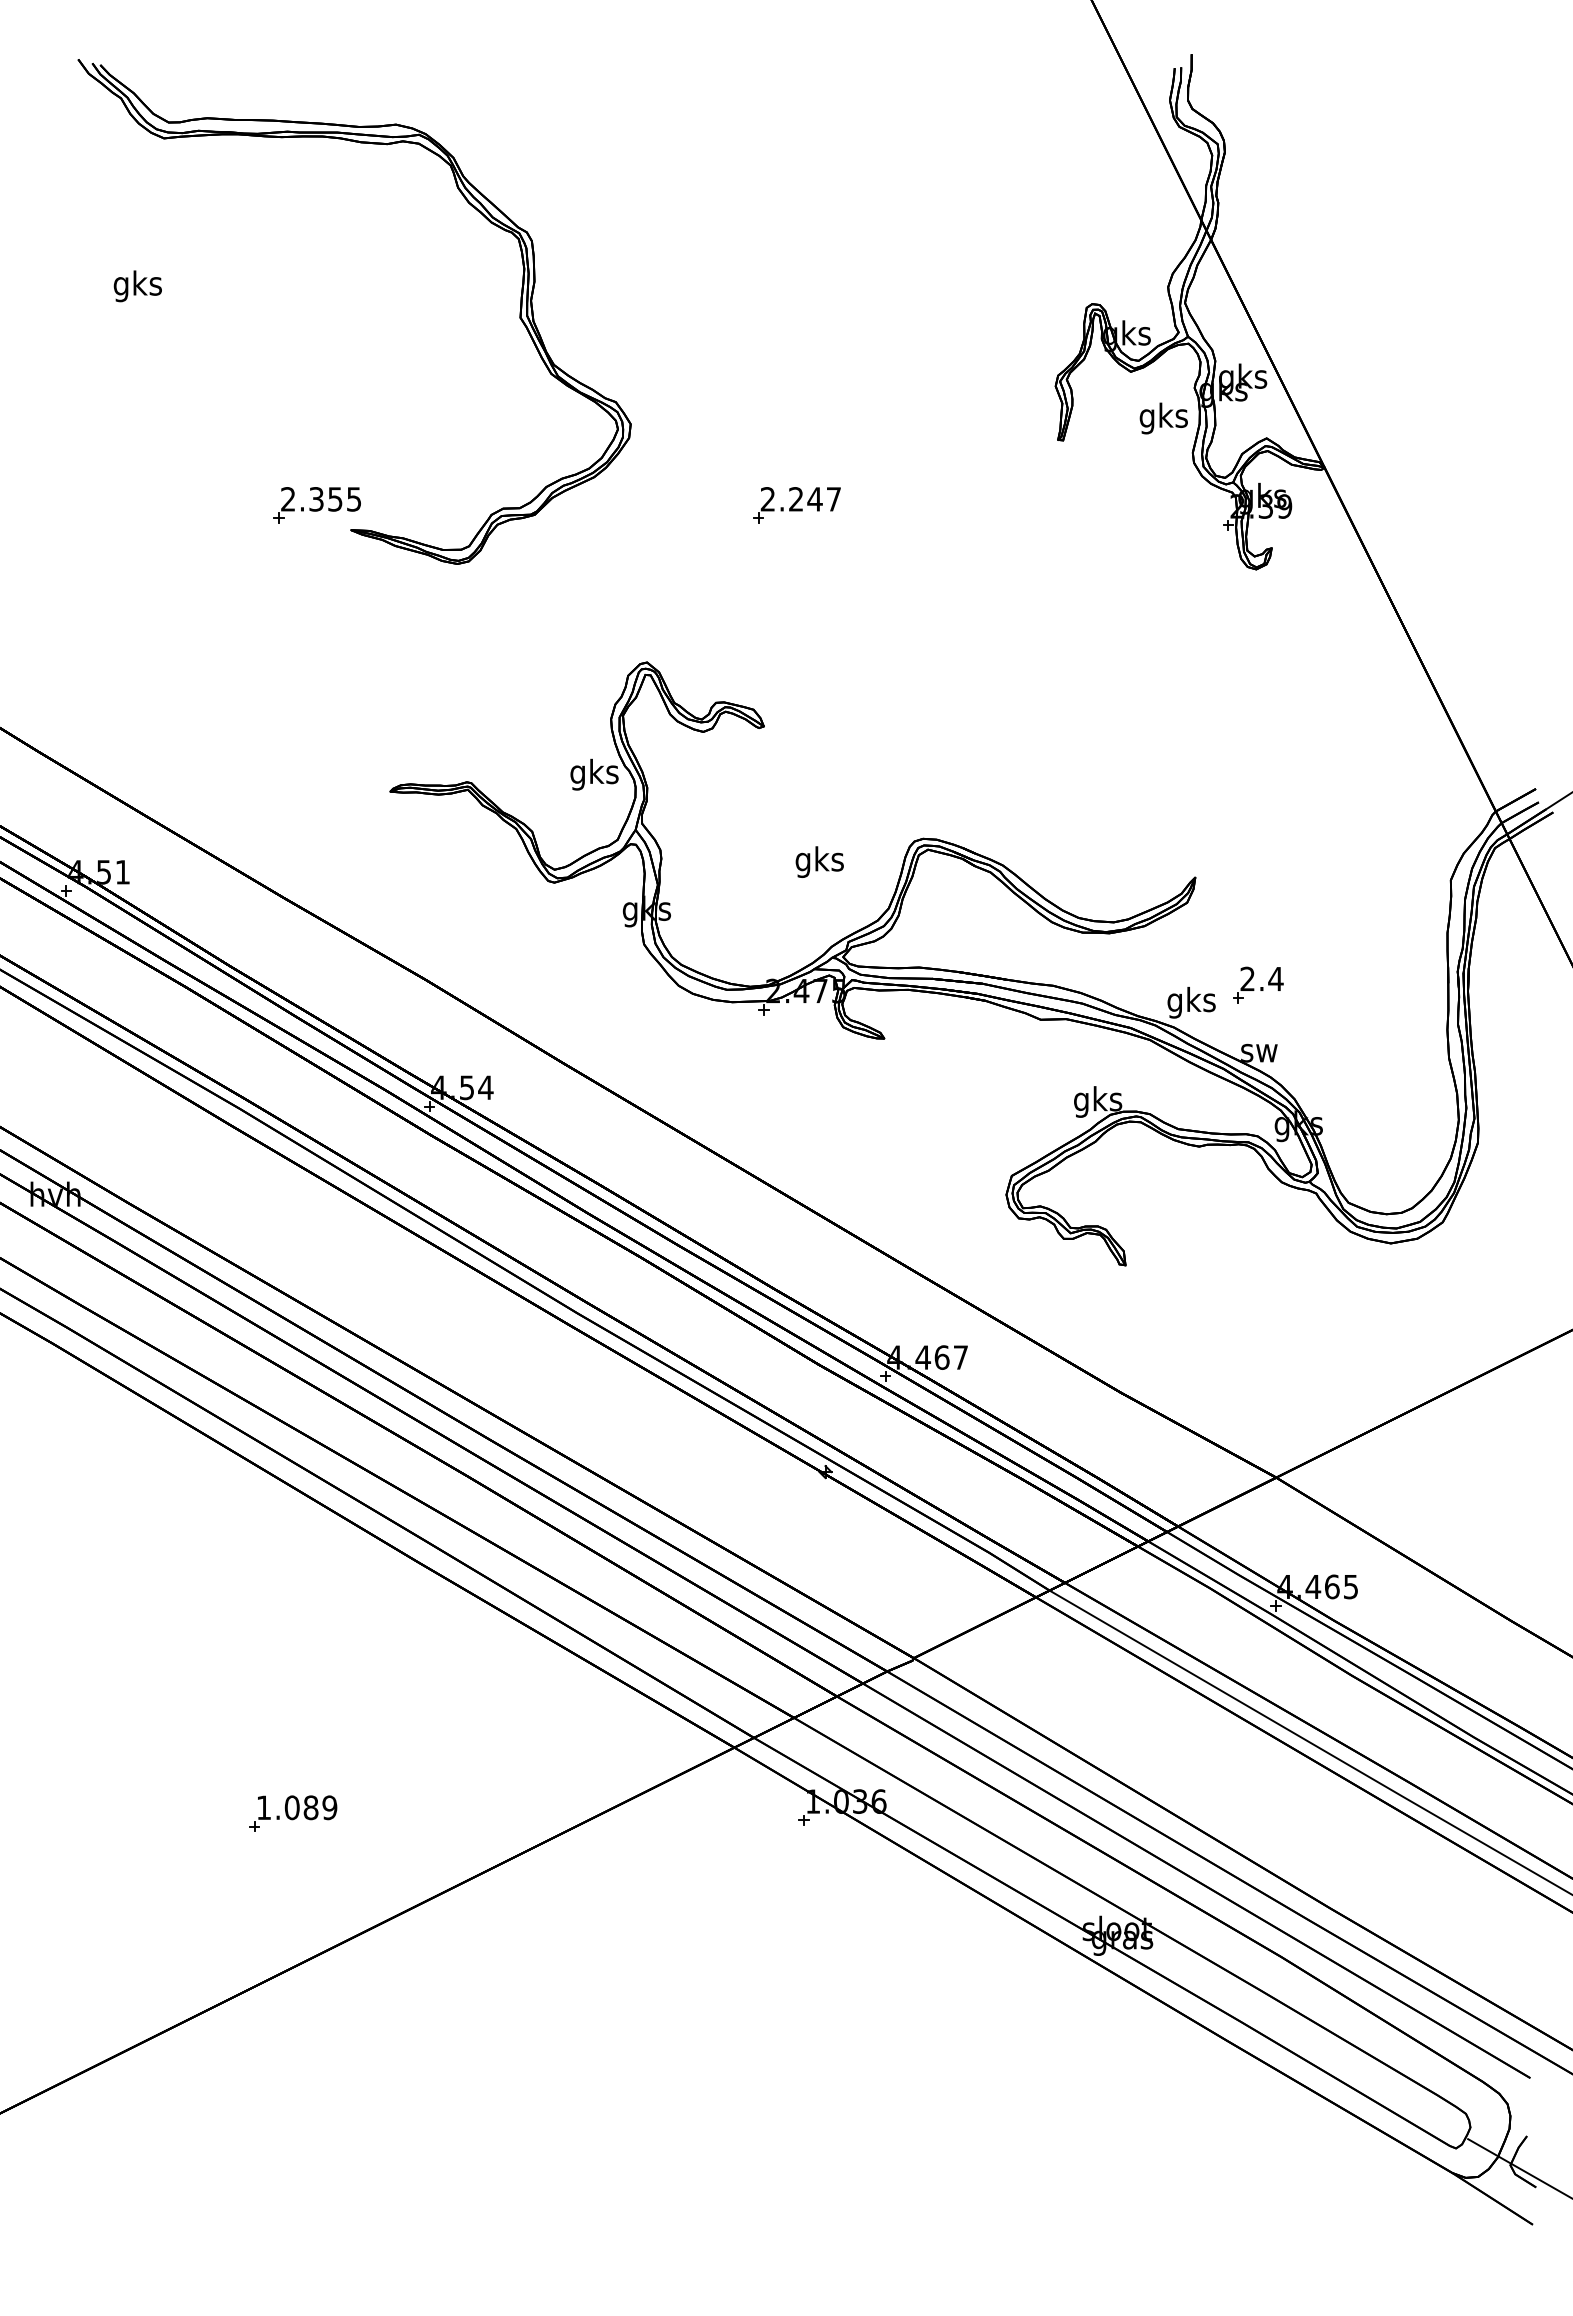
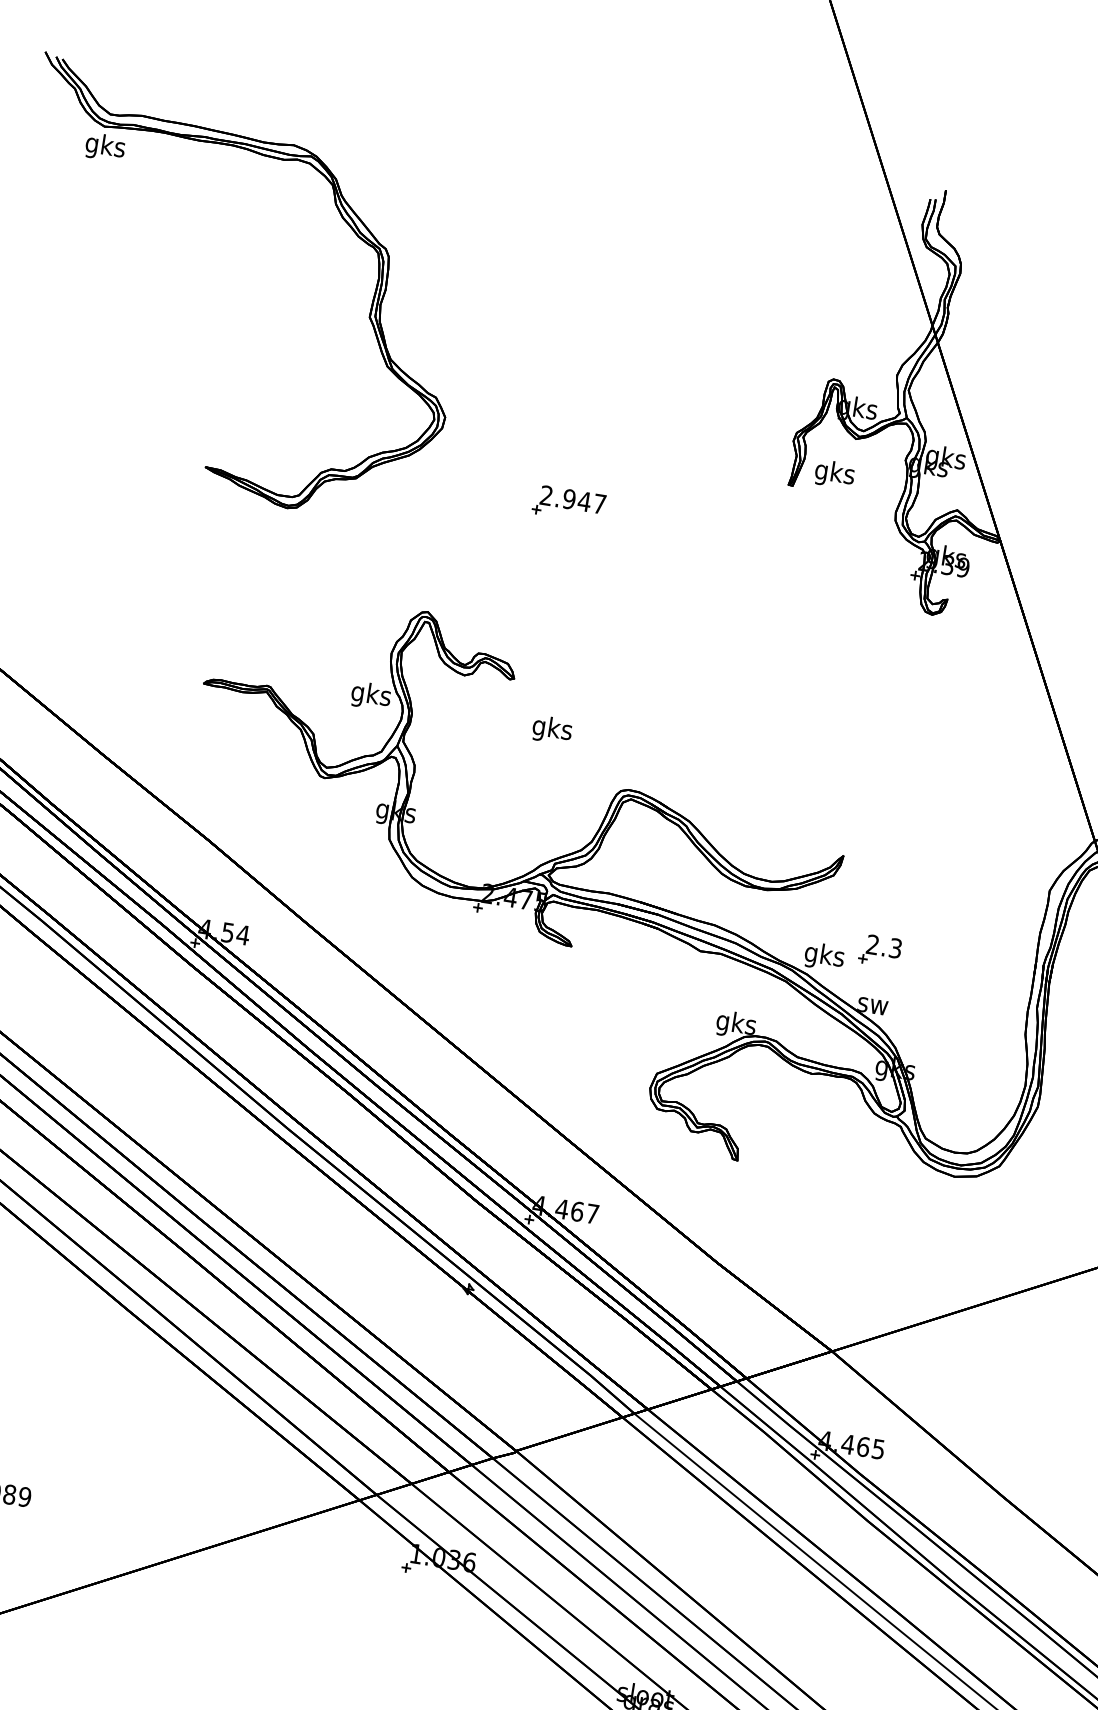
text: (137, 286) -> (105, 147), moved
text: (1163, 418) -> (834, 474), moved
text: (795, 499) -> (568, 499), 2.247 -> 2.947
part: (316, 505) -> (180, 442), removed
text: (819, 861) -> (552, 729), moved
text: (1275, 978) -> (895, 947), 2.4 -> 2.3

